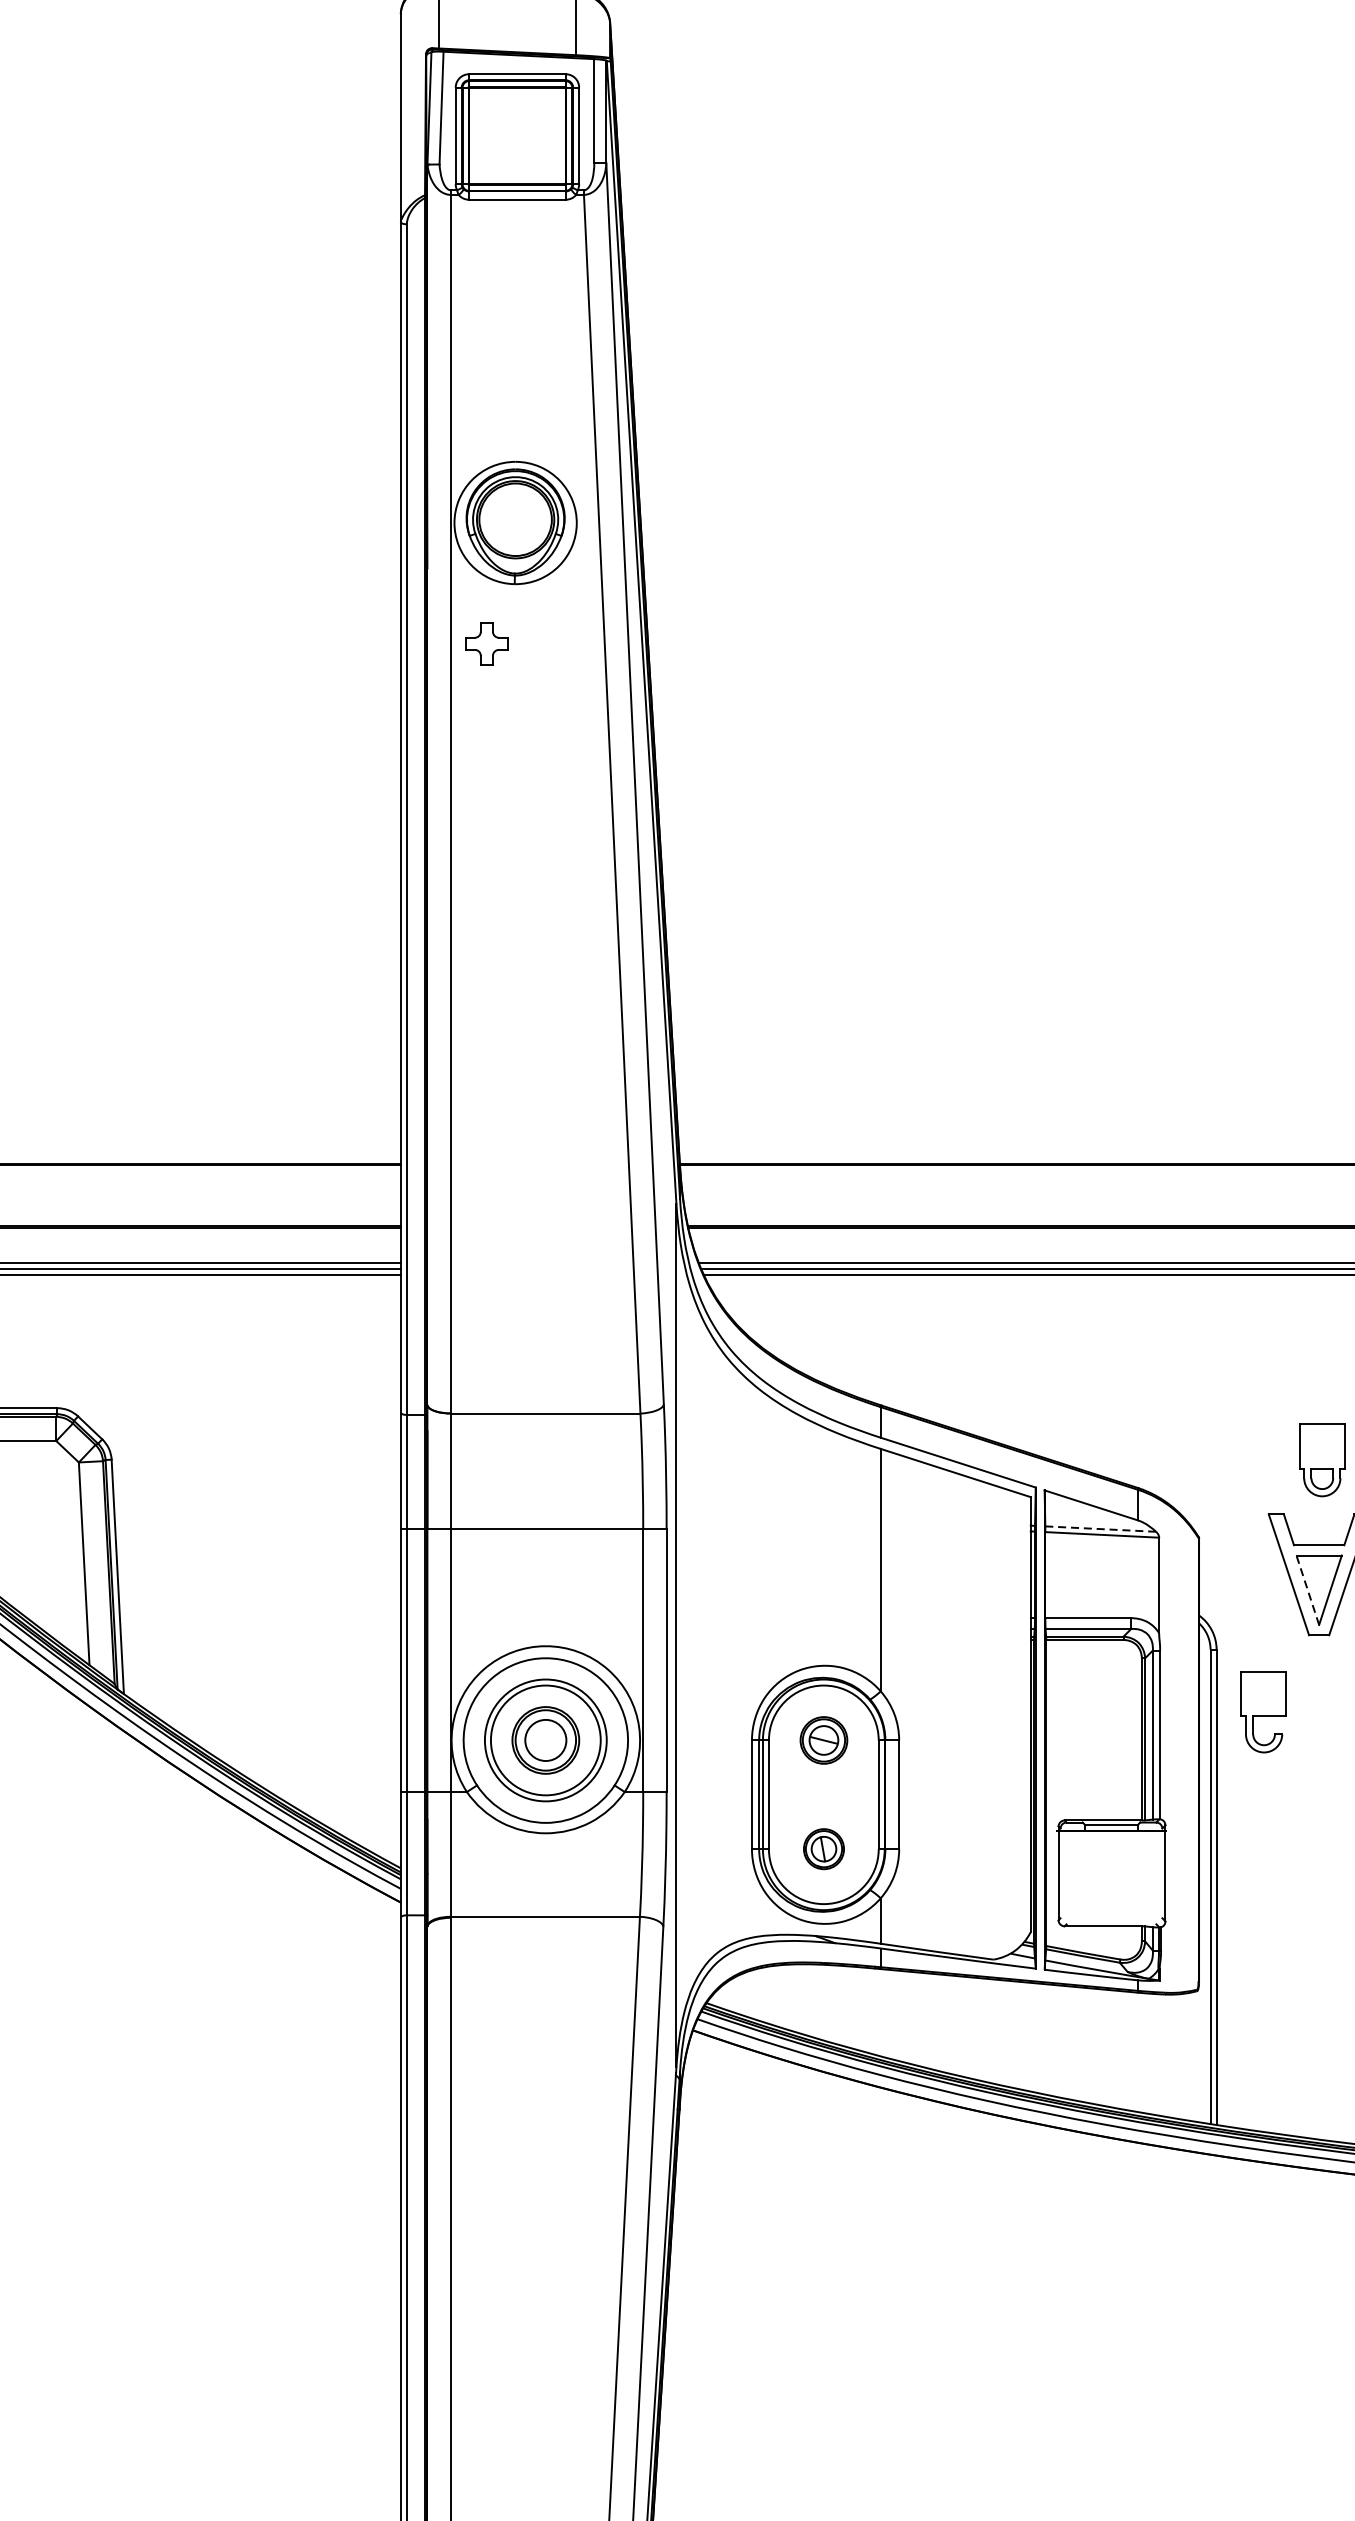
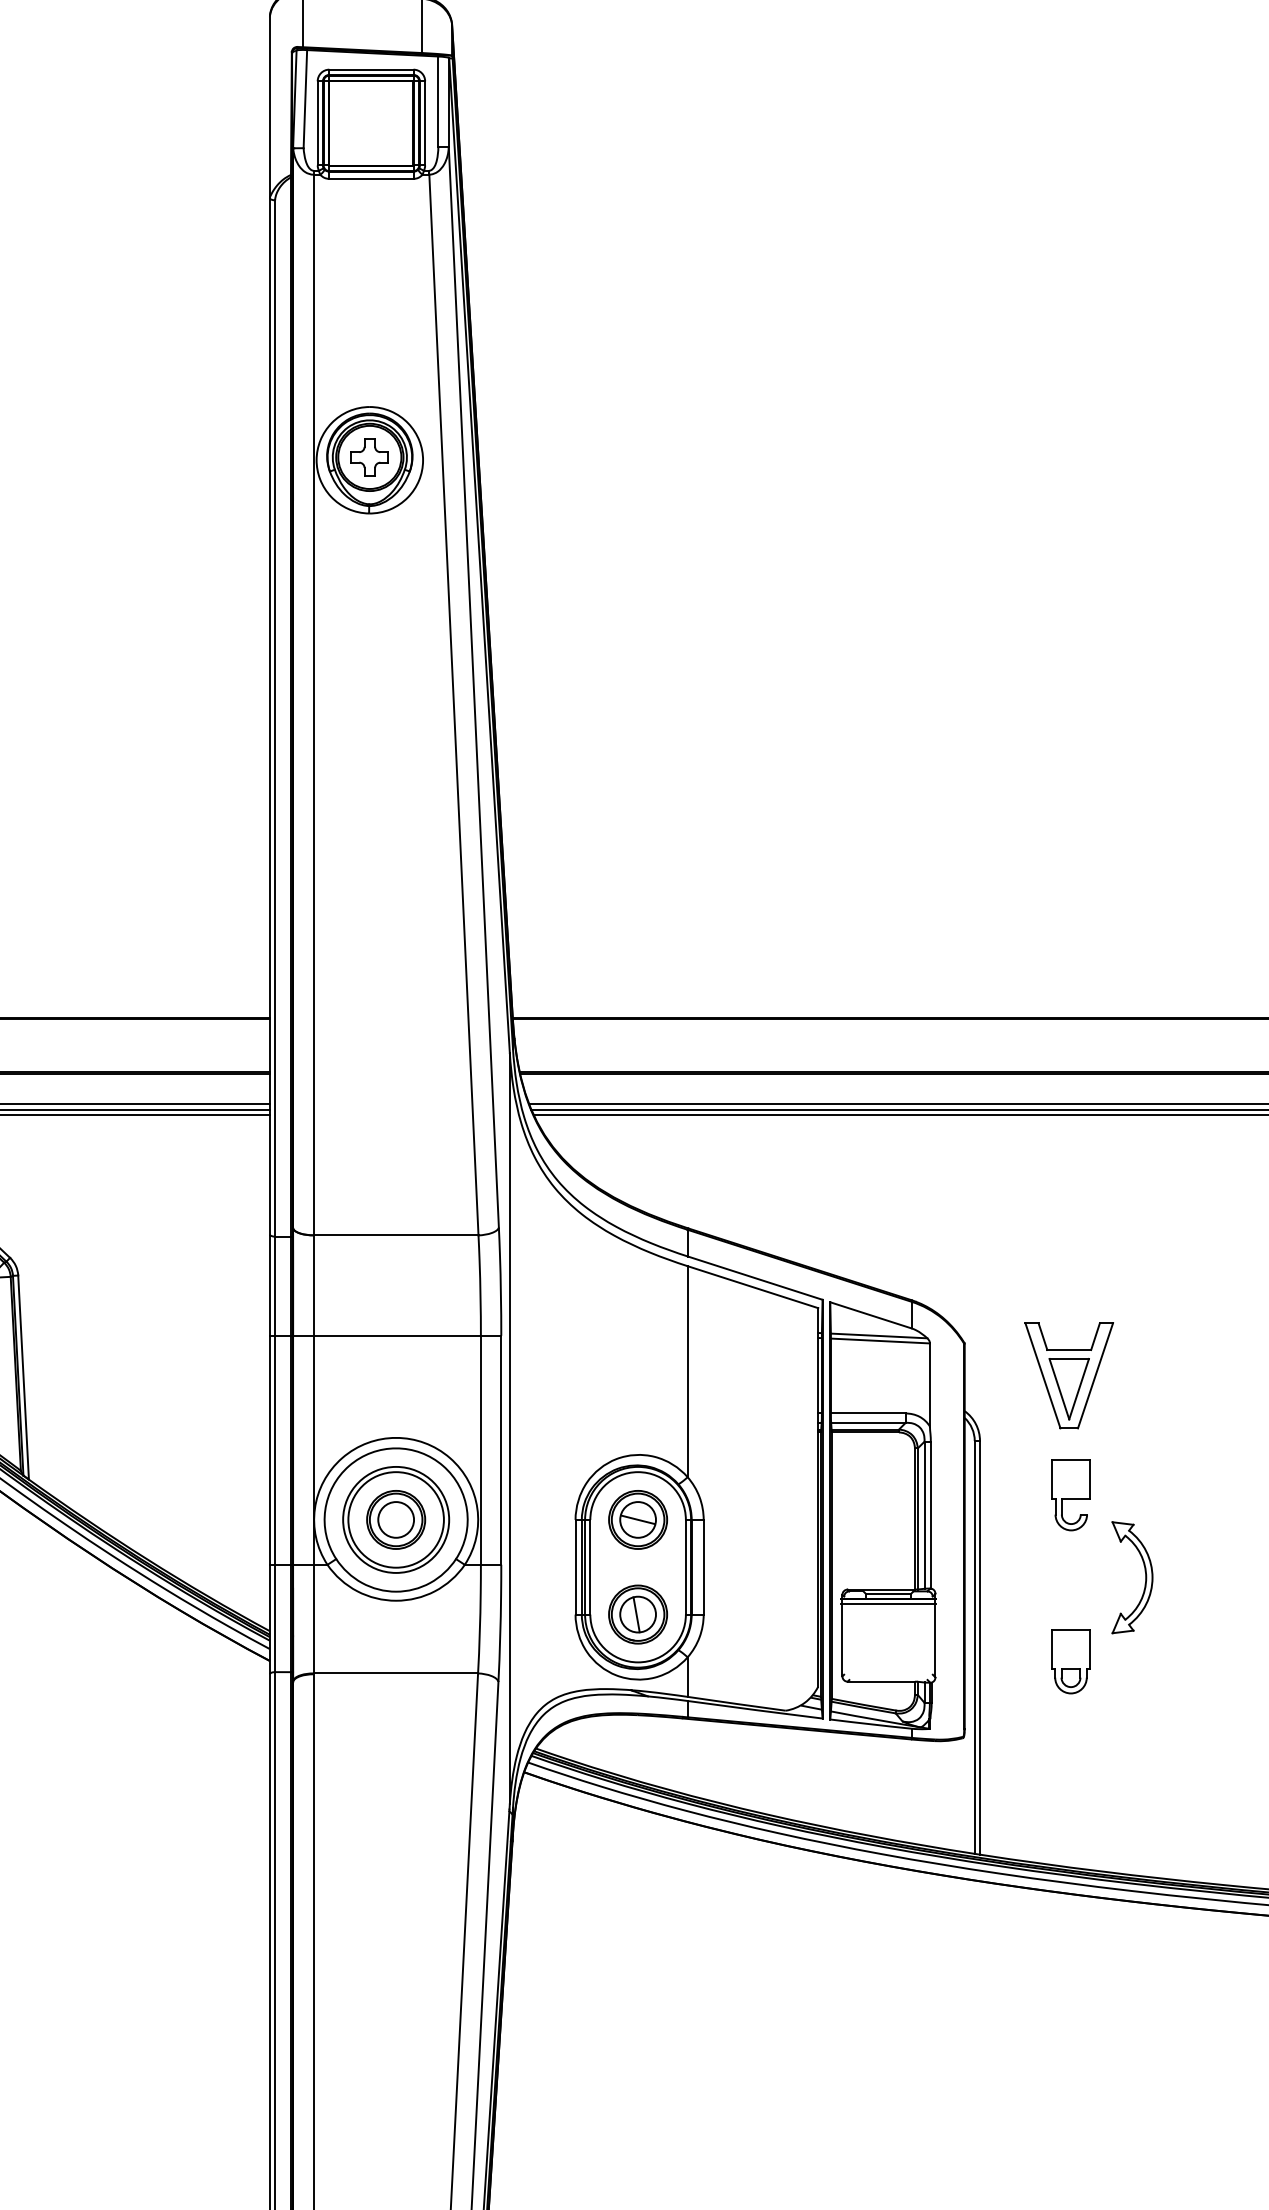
part: (486, 643) -> (369, 457), moved
part: (1321, 1459) -> (1070, 1661), moved
line: (1100, 1528) -> (878, 1335), dashed -> solid
line: (1307, 1590) -> (1059, 1389), dashed -> solid
part: (1263, 1712) -> (1070, 1495), moved
part: (824, 1739) -> (638, 1519), size x1.43
line: (1111, 1837) -> (888, 1604), added
part: (824, 1849) -> (638, 1614), size x1.67

